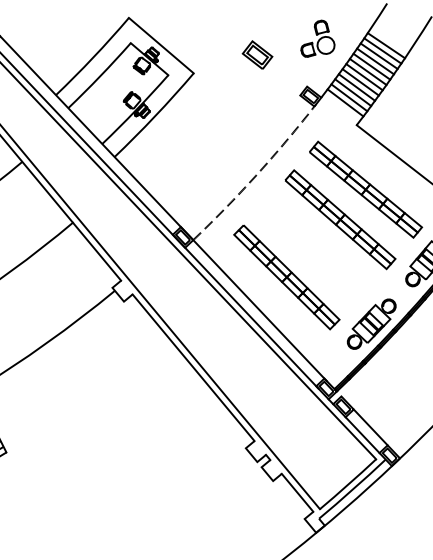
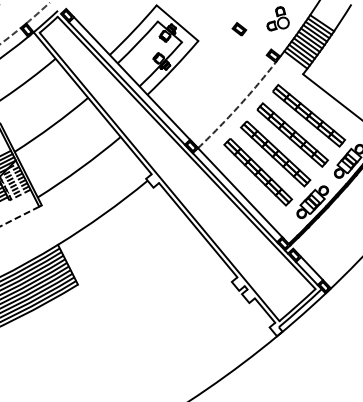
part: (257, 55) -> (239, 29), size x0.71
part: (313, 248) -> (275, 153), added

